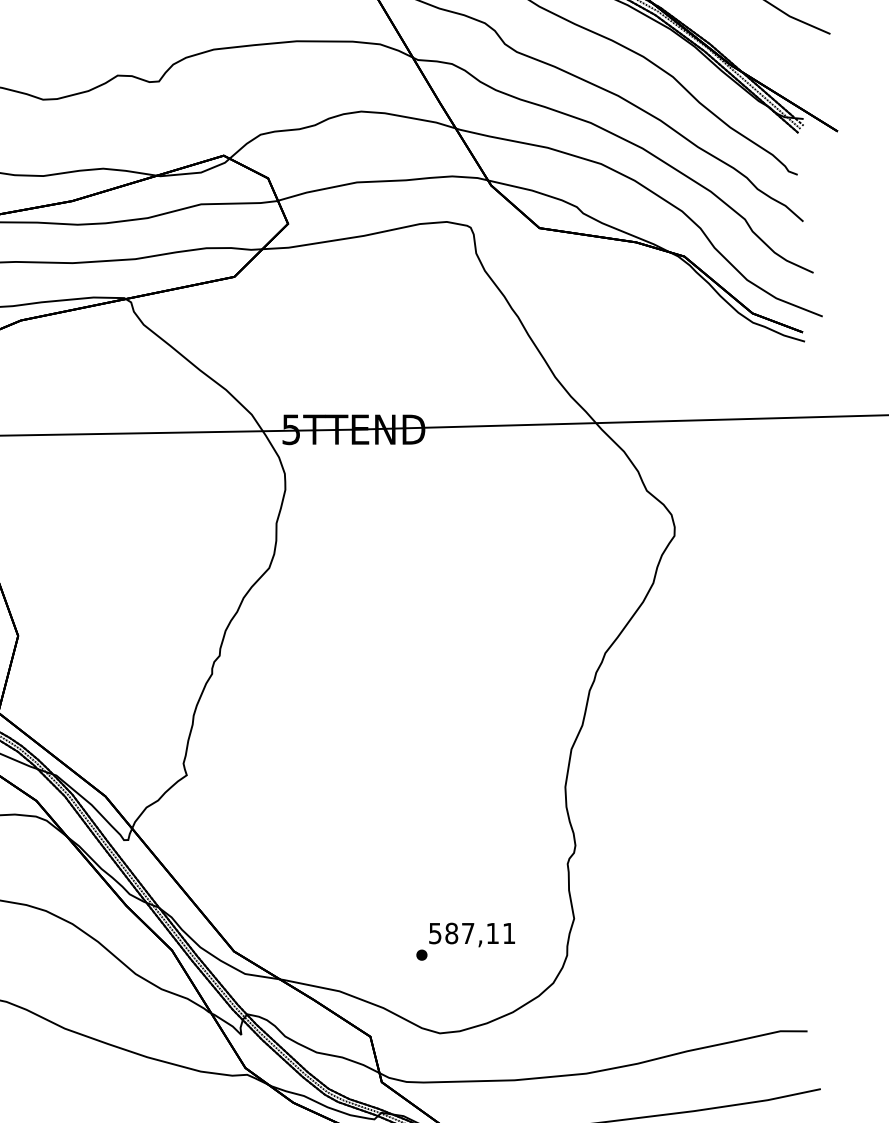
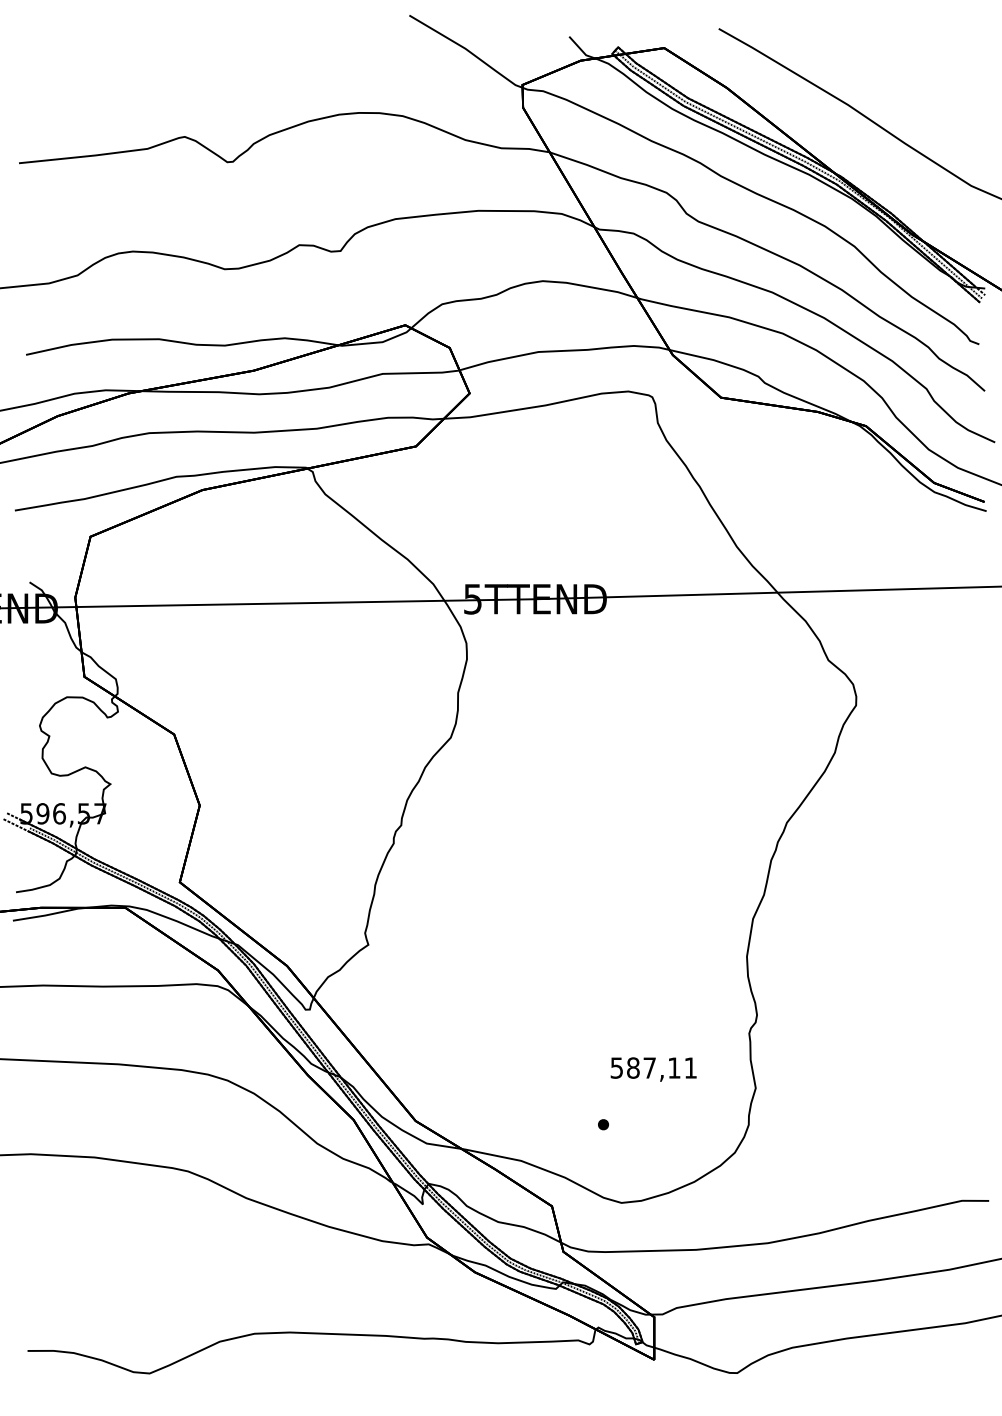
text: (471, 934) -> (653, 1069), moved

